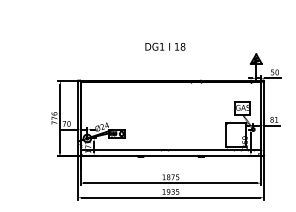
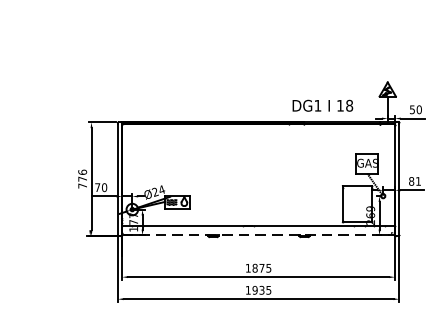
text: (165, 46) -> (323, 105), moved
line: (171, 155) -> (259, 235), solid -> dashed

